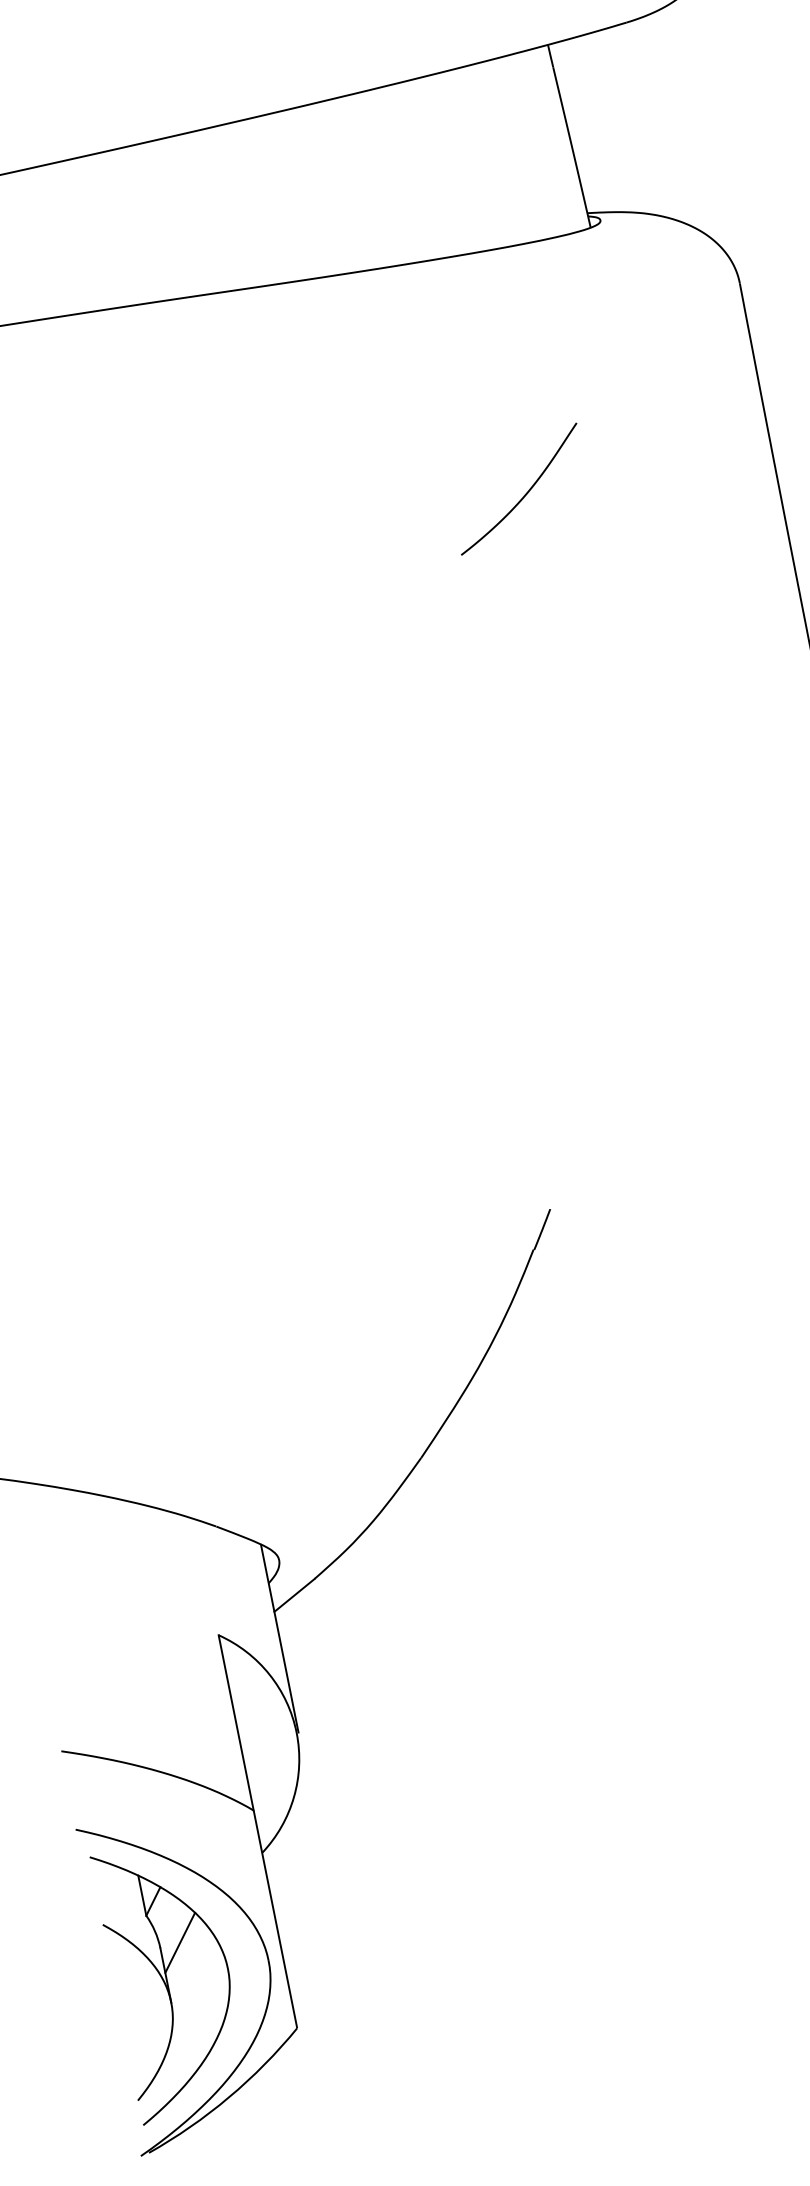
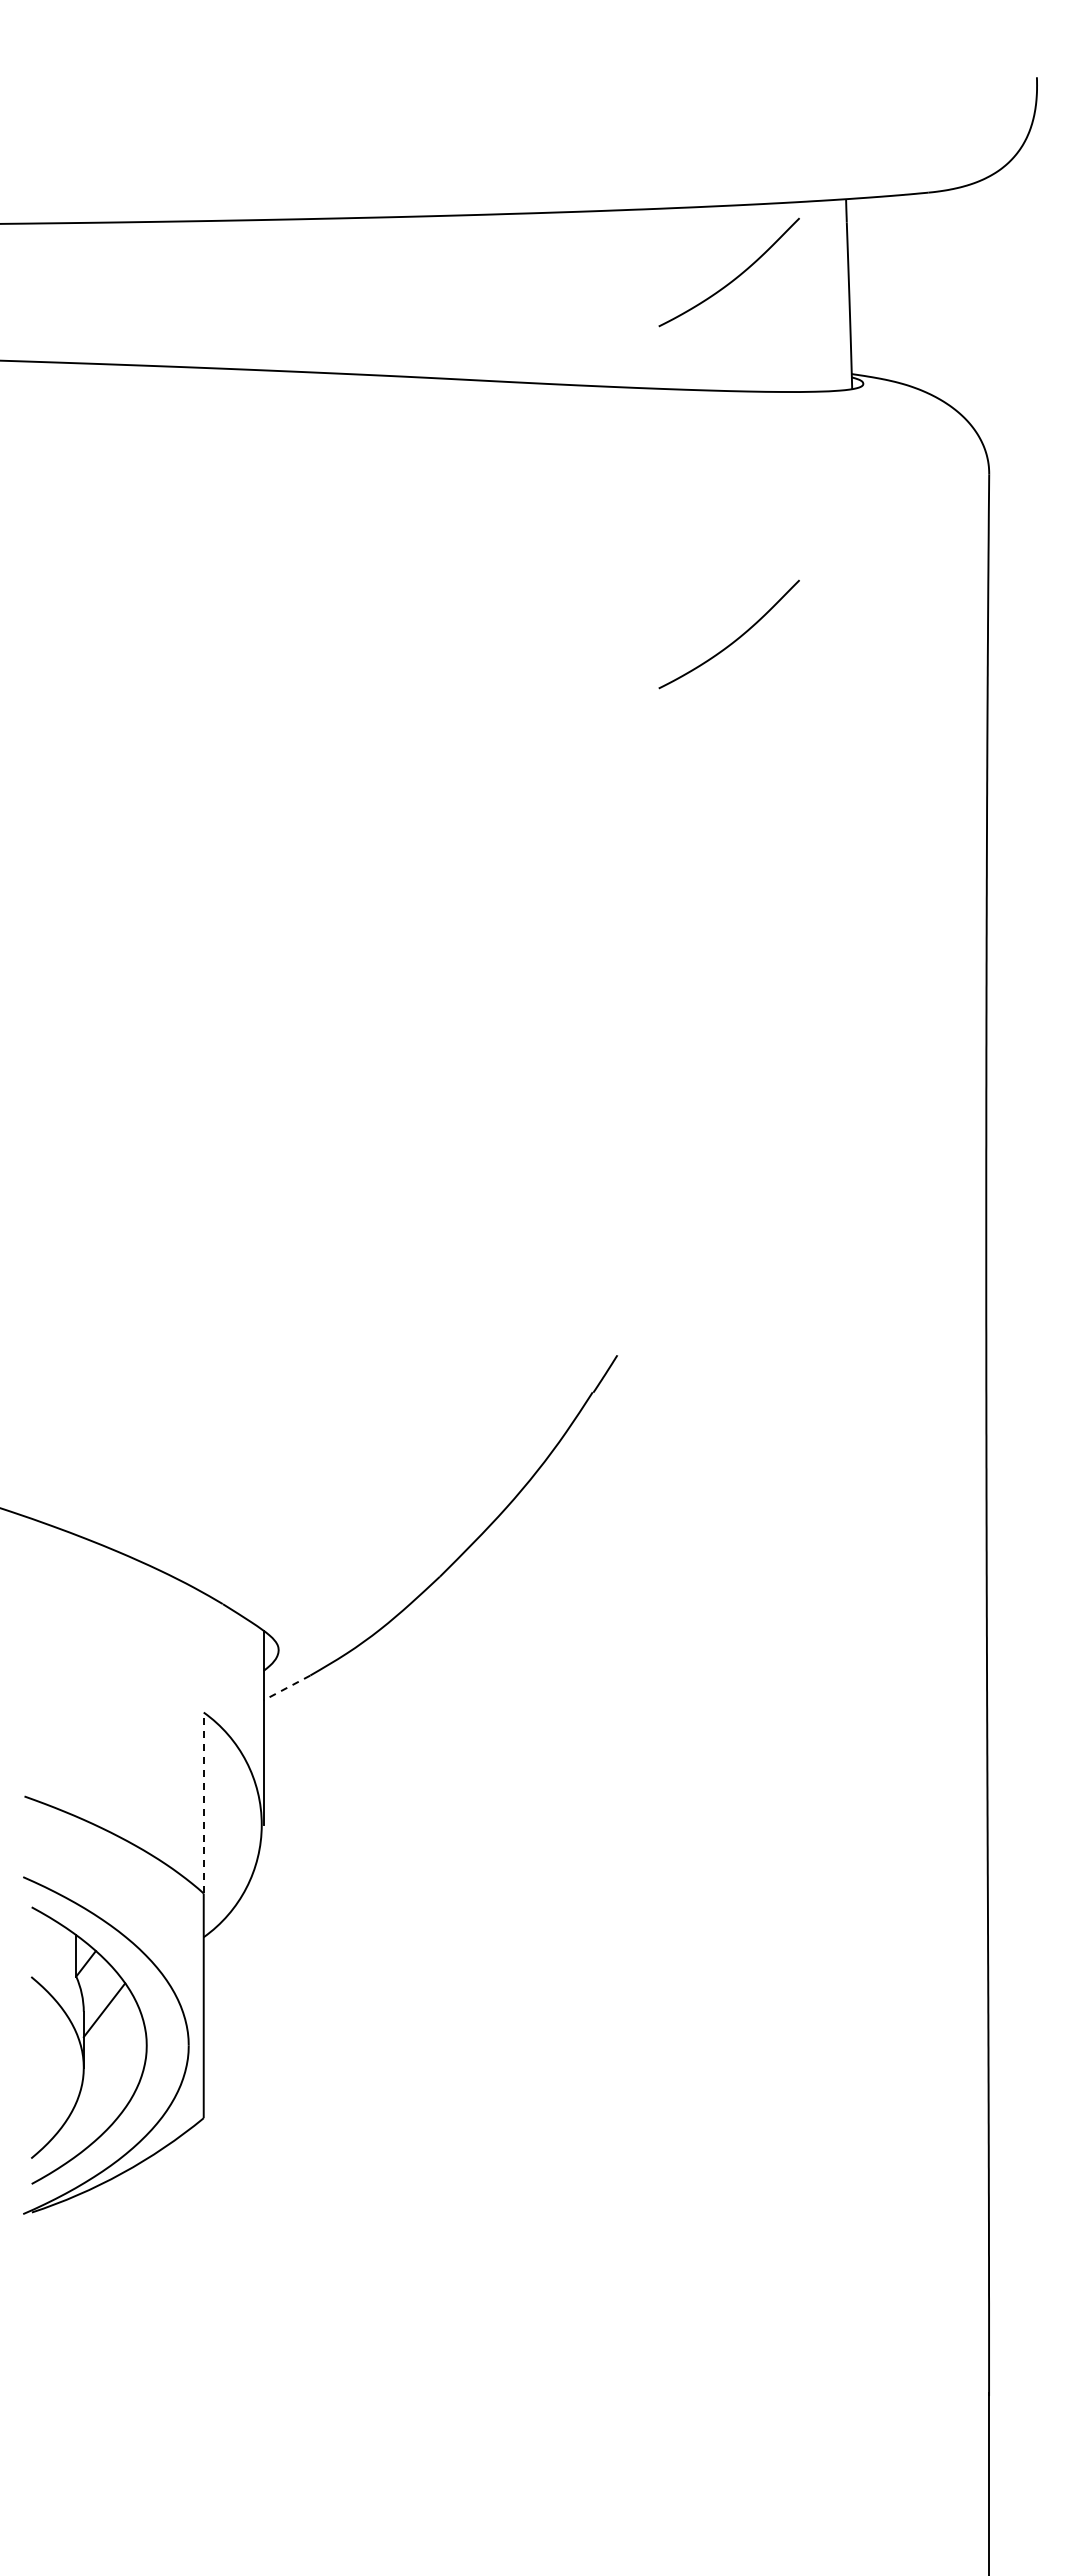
curve: (455, 143) -> (734, 278), added
line: (294, 1595) -> (286, 1688), solid -> dashed
line: (235, 1722) -> (203, 1802), solid -> dashed

